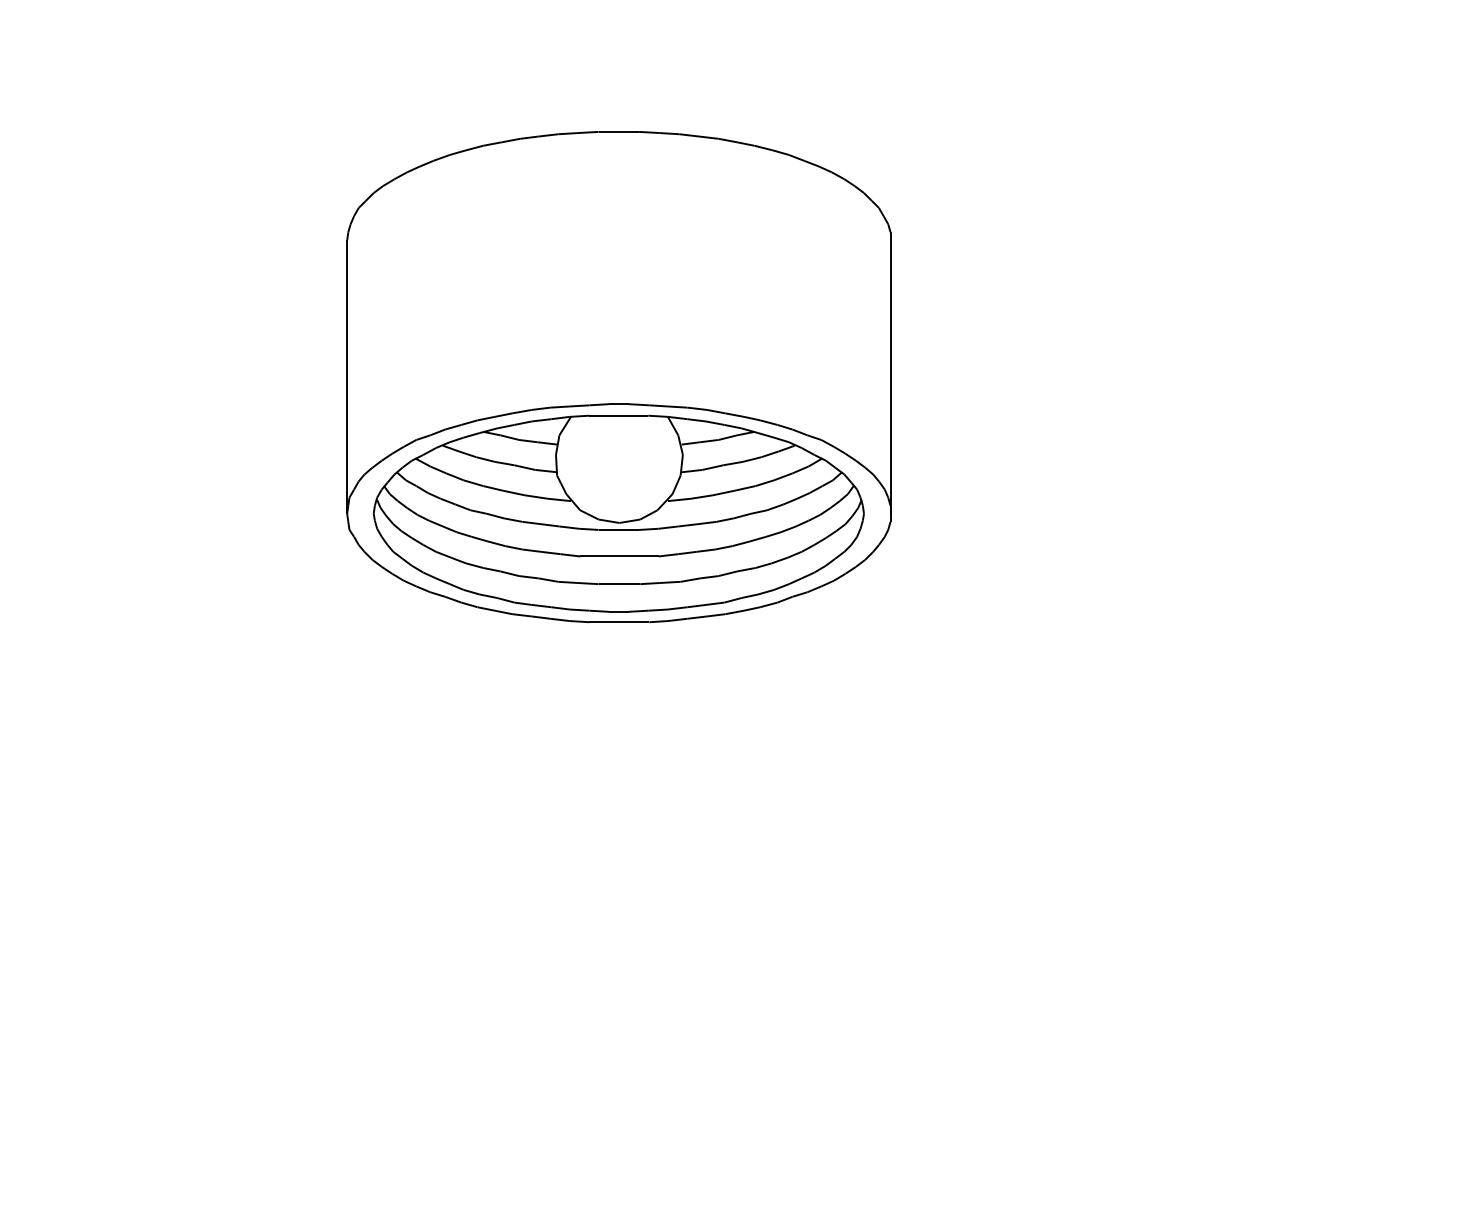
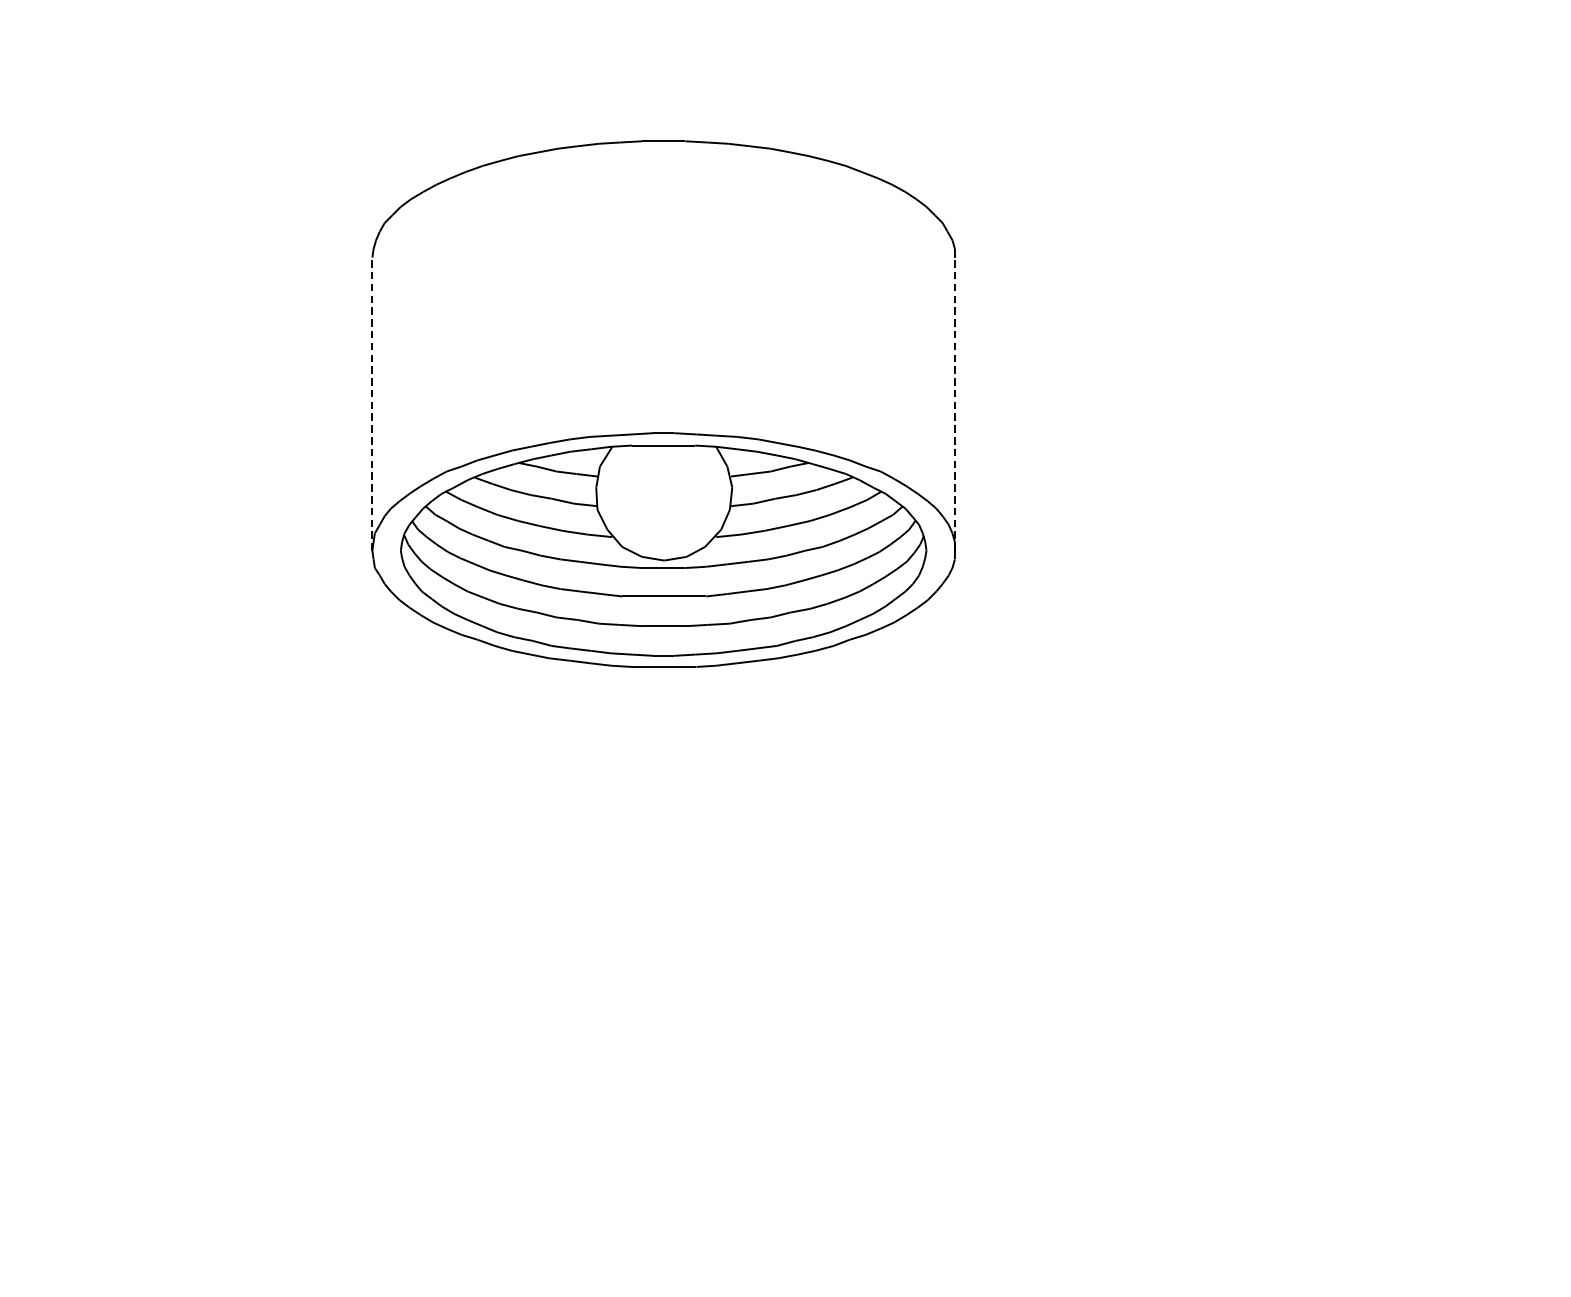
line: (347, 377) -> (372, 404), solid -> dashed
line: (890, 377) -> (954, 404), solid -> dashed

